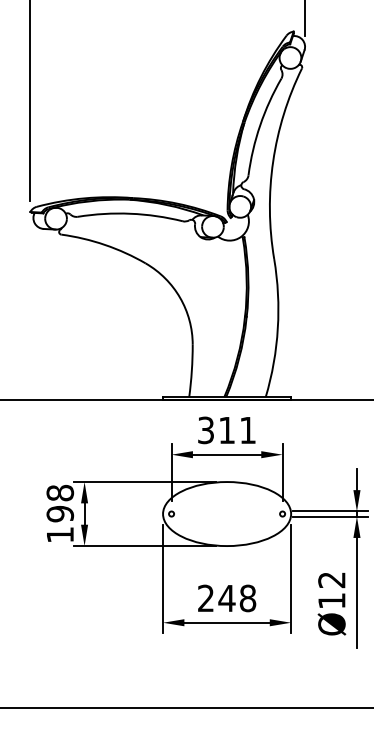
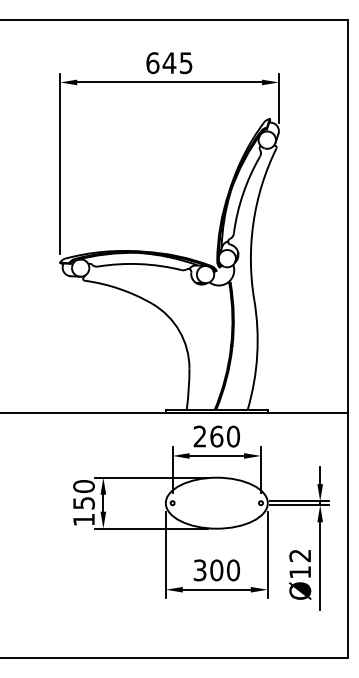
text: (226, 430) -> (216, 436), 311 -> 260
text: (59, 503) -> (83, 494), 198 -> 150
text: (226, 598) -> (216, 570), 248 -> 300

